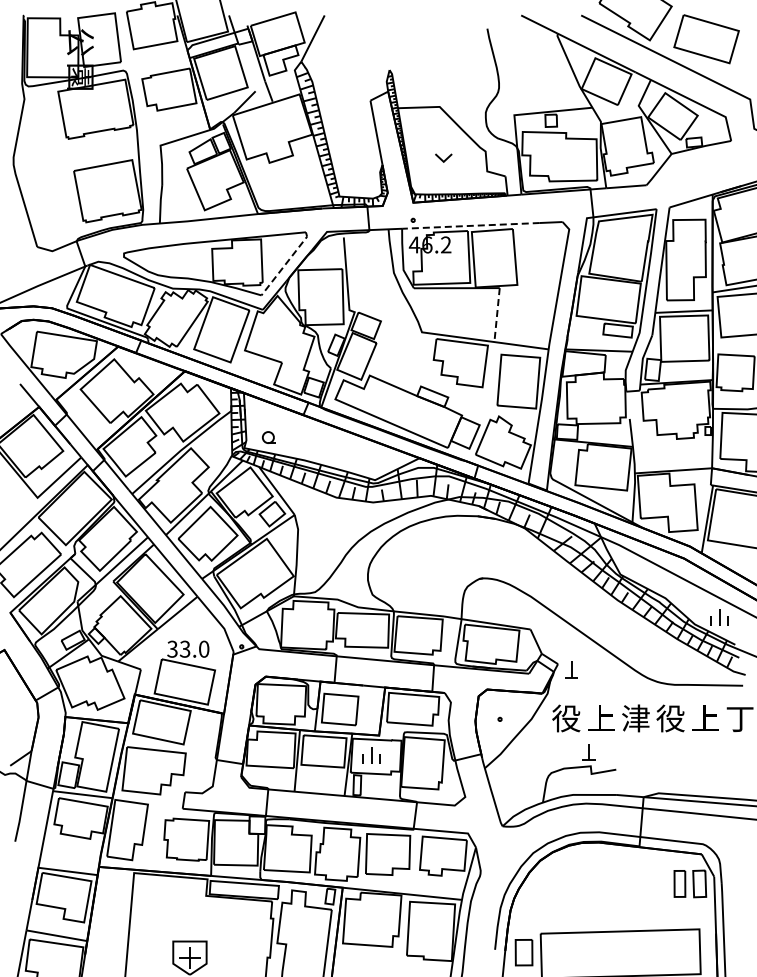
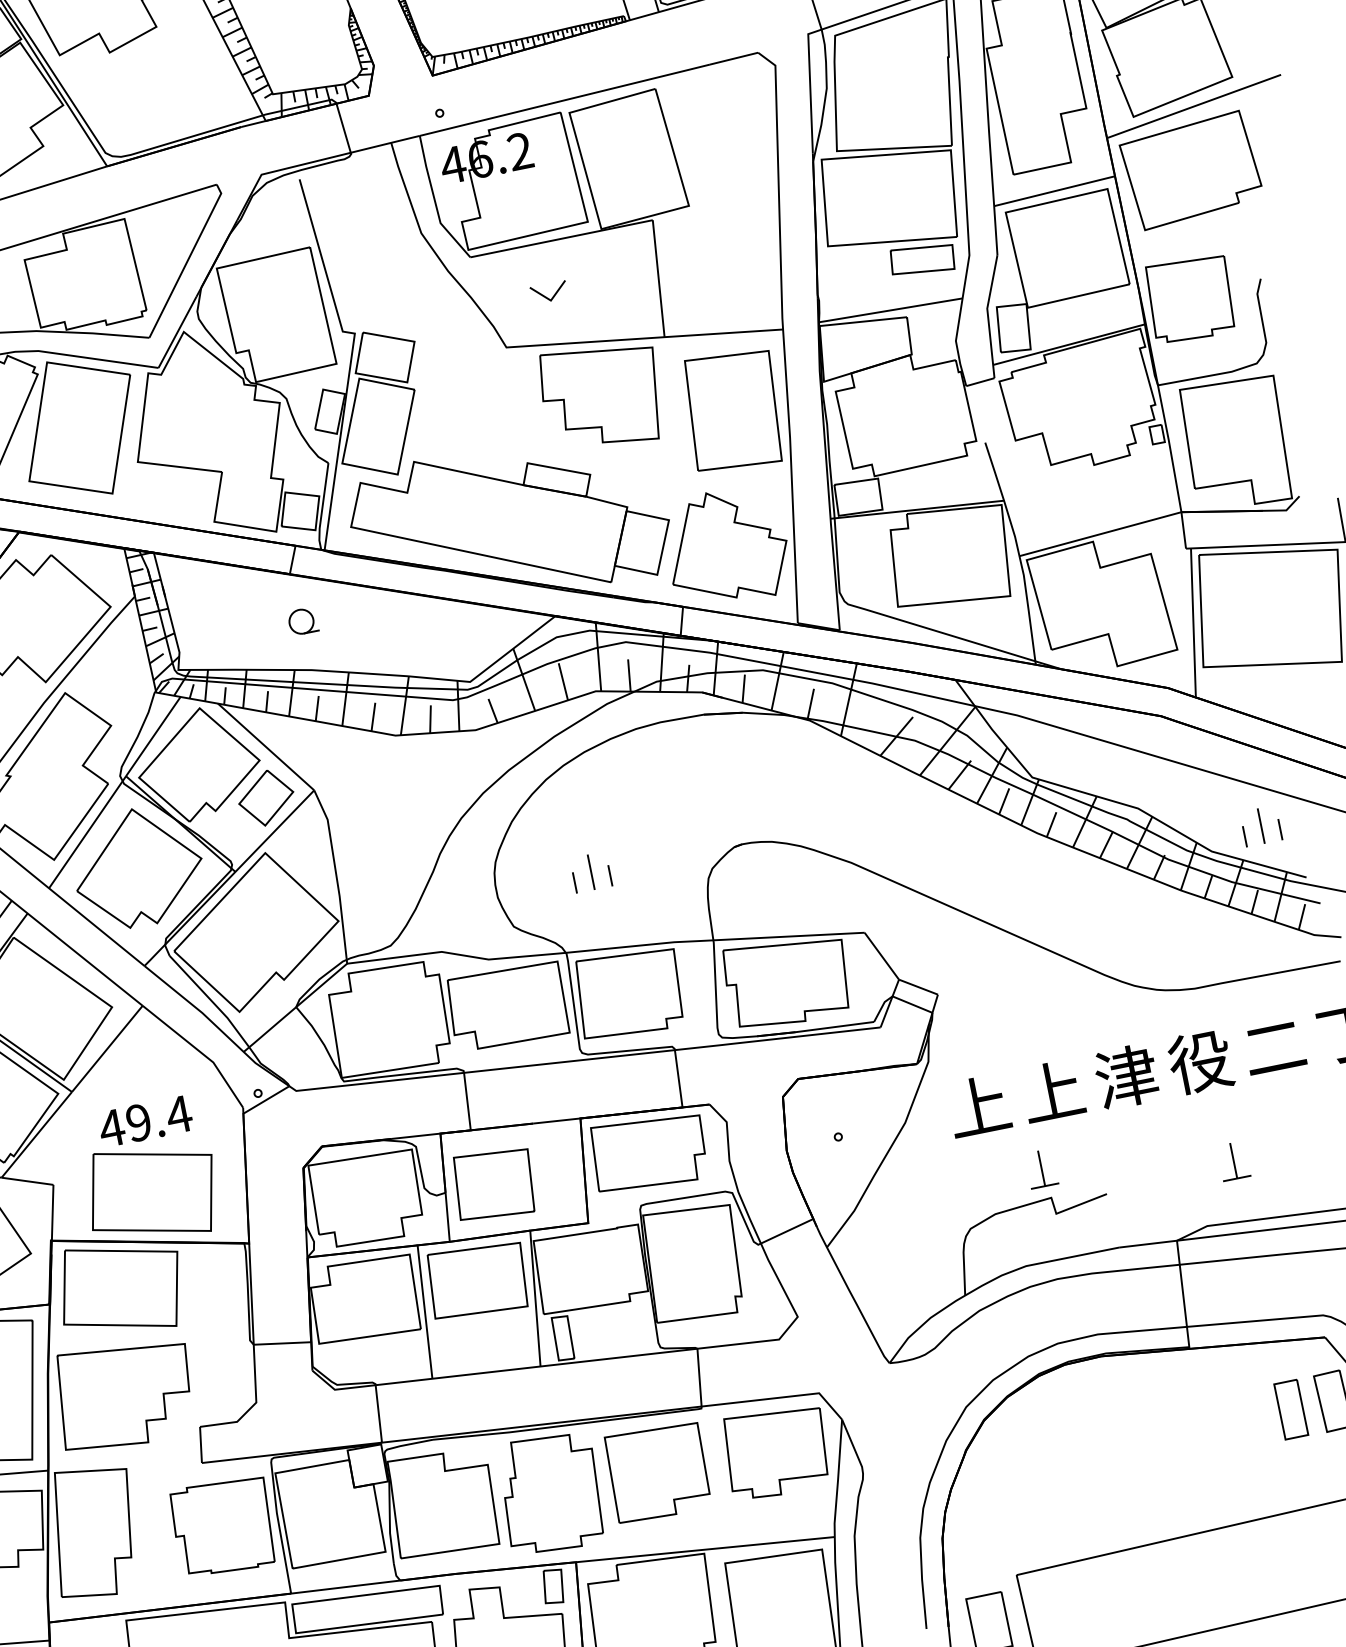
line: (472, 225) -> (568, 98), dashed -> solid
line: (285, 264) -> (187, 261), dashed -> solid
part: (445, 311) -> (547, 293), added
line: (497, 315) -> (659, 279), dashed -> solid
part: (268, 437) -> (301, 621), moved
text: (187, 648) -> (143, 1120), 33.0 -> 49.4
part: (571, 669) -> (1233, 1161), moved
text: (705, 717) -> (1274, 1044), 上 -> 二
text: (566, 718) -> (979, 1106), 役 -> 上
part: (371, 755) -> (591, 872), moved

